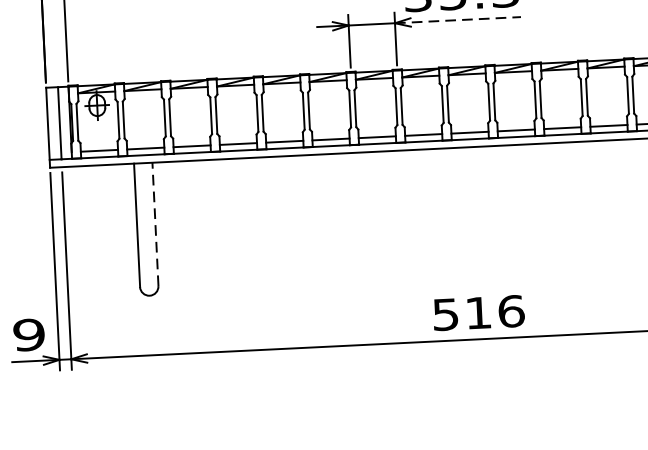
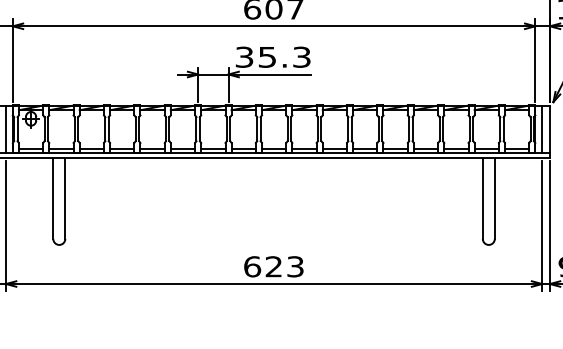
line: (458, 20) -> (270, 74), dashed -> solid
line: (155, 222) -> (65, 197), dashed -> solid
text: (479, 312) -> (274, 266), 516 -> 623

